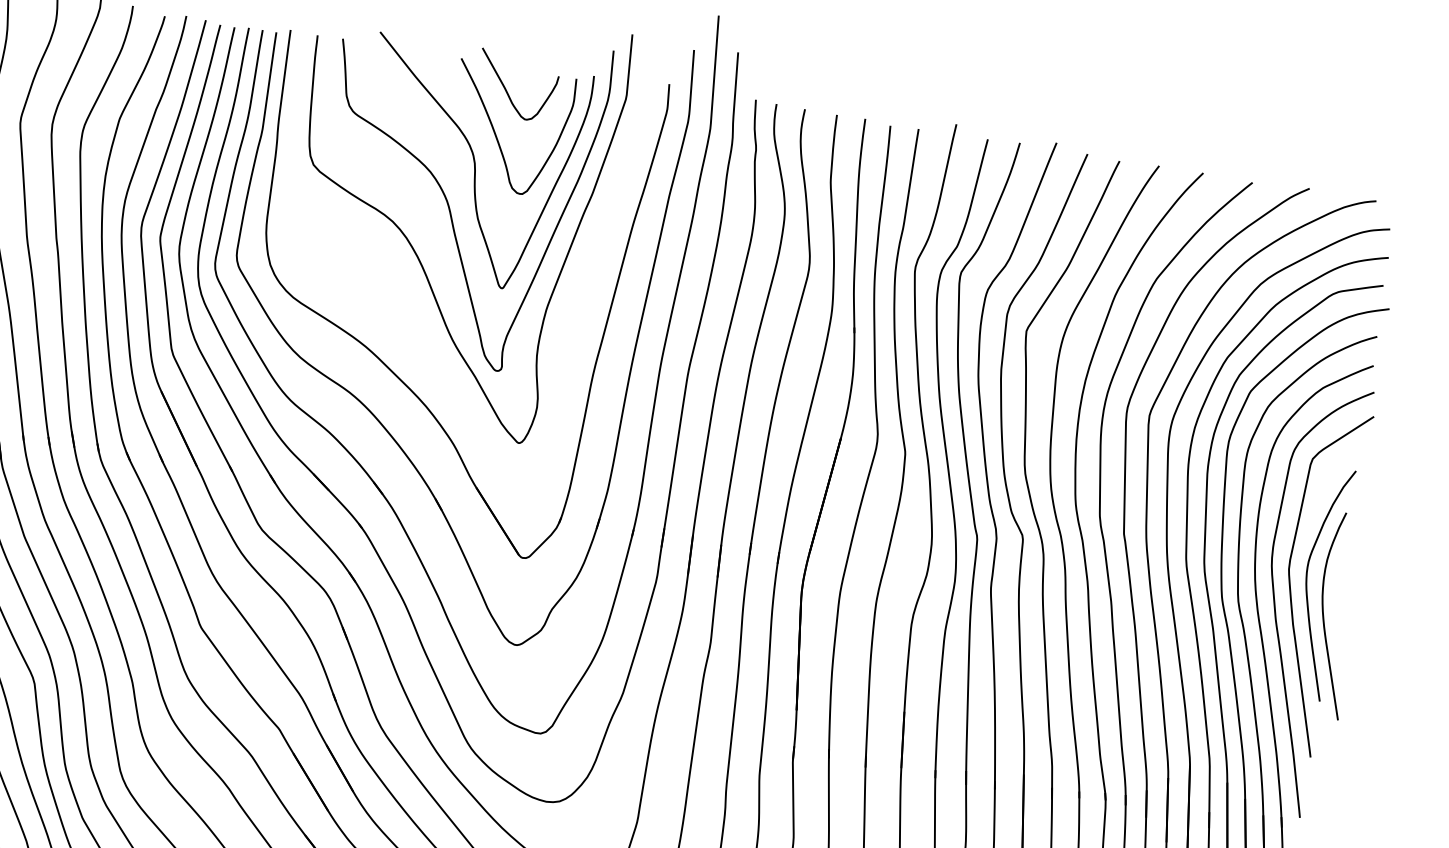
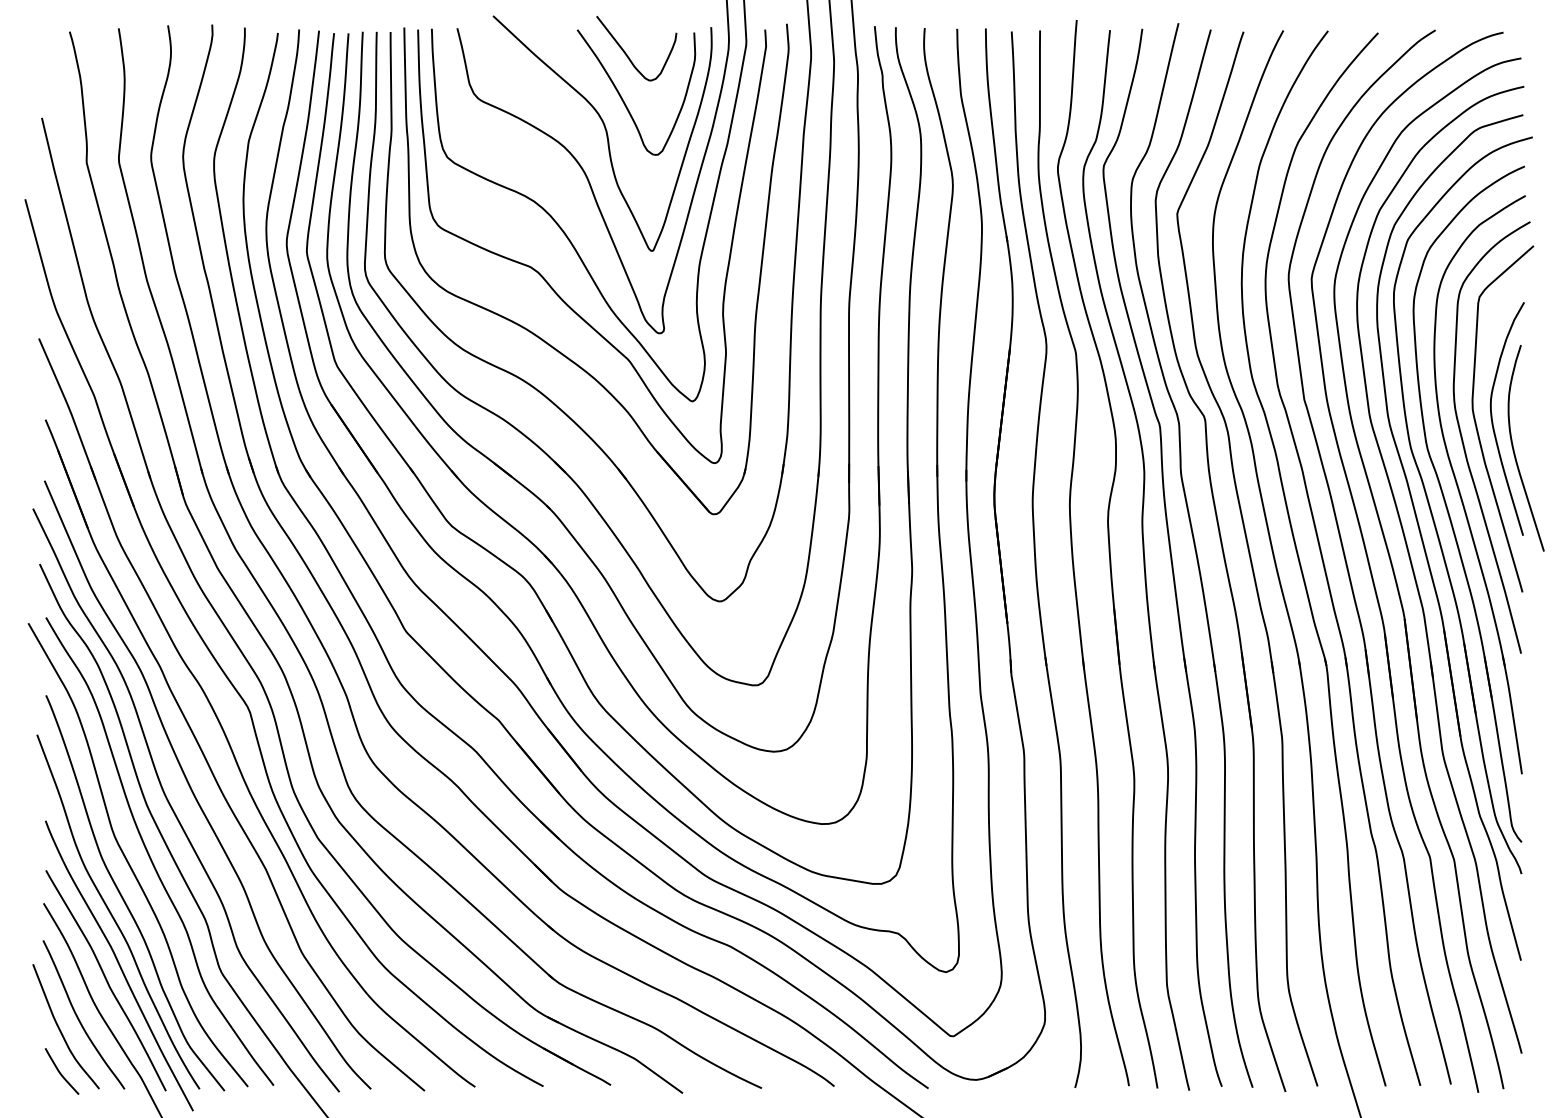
curve: (395, 304) -> (549, 283), added

